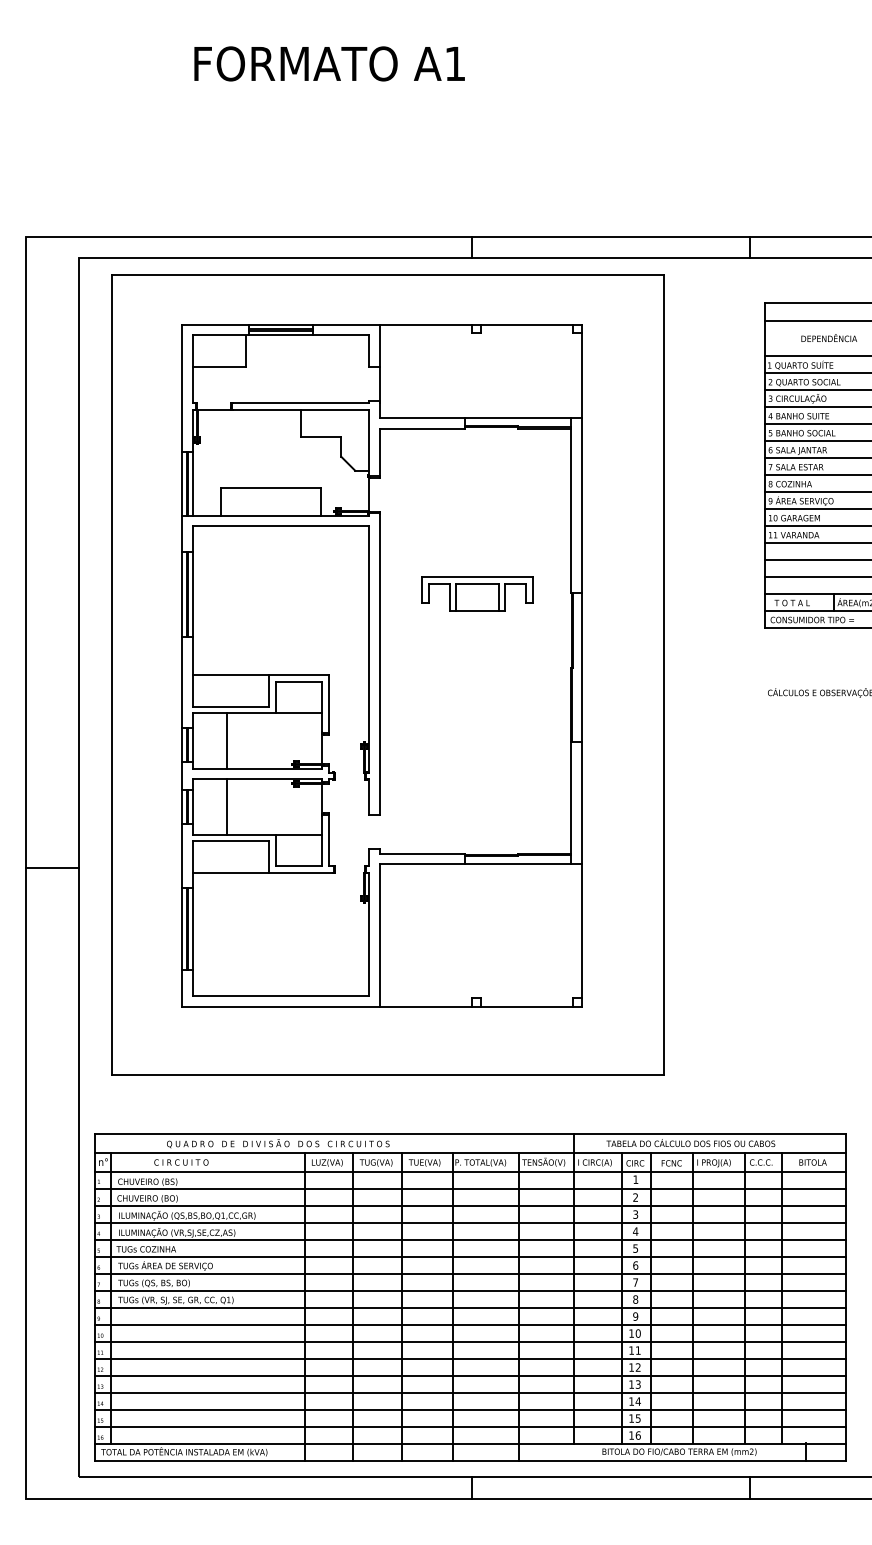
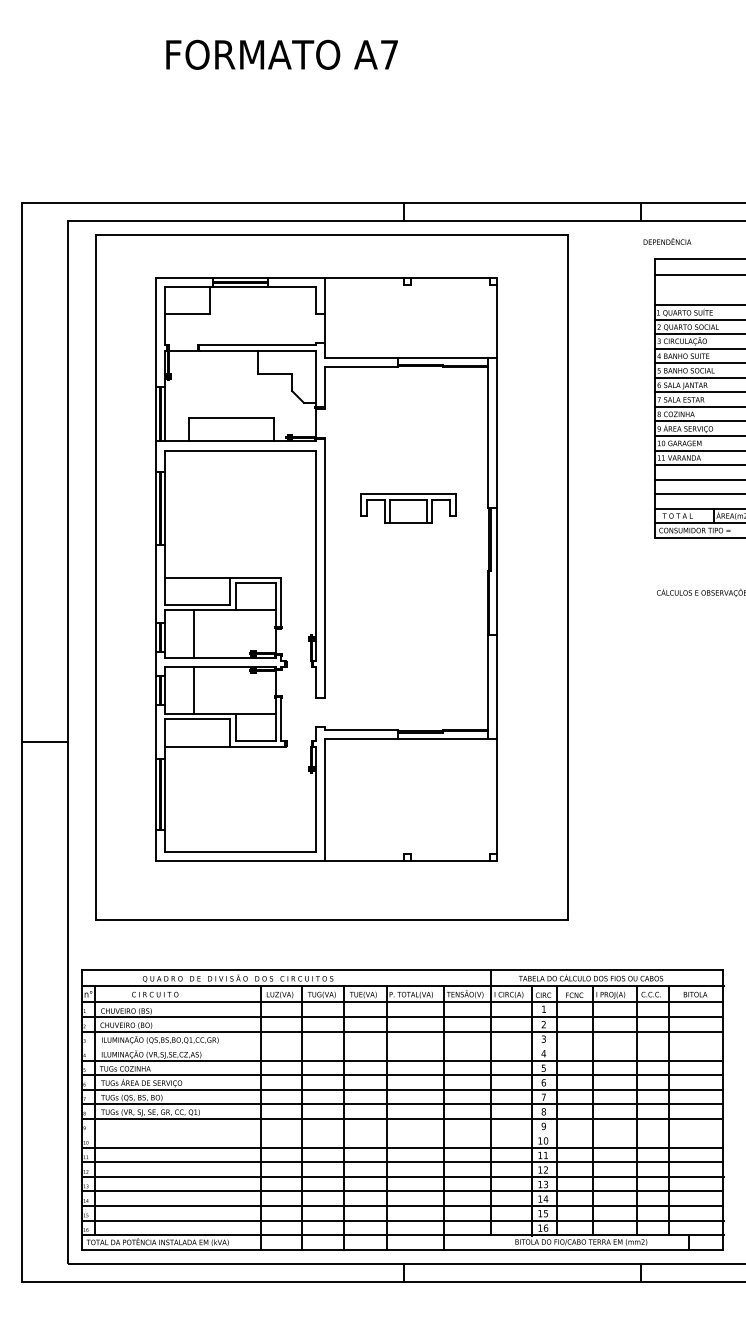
text: (455, 63) -> (389, 54), A1 -> A7
text: (828, 338) -> (666, 241), moved
line: (470, 1222) -> (402, 1045), removed
line: (470, 1324) -> (402, 1133), removed

